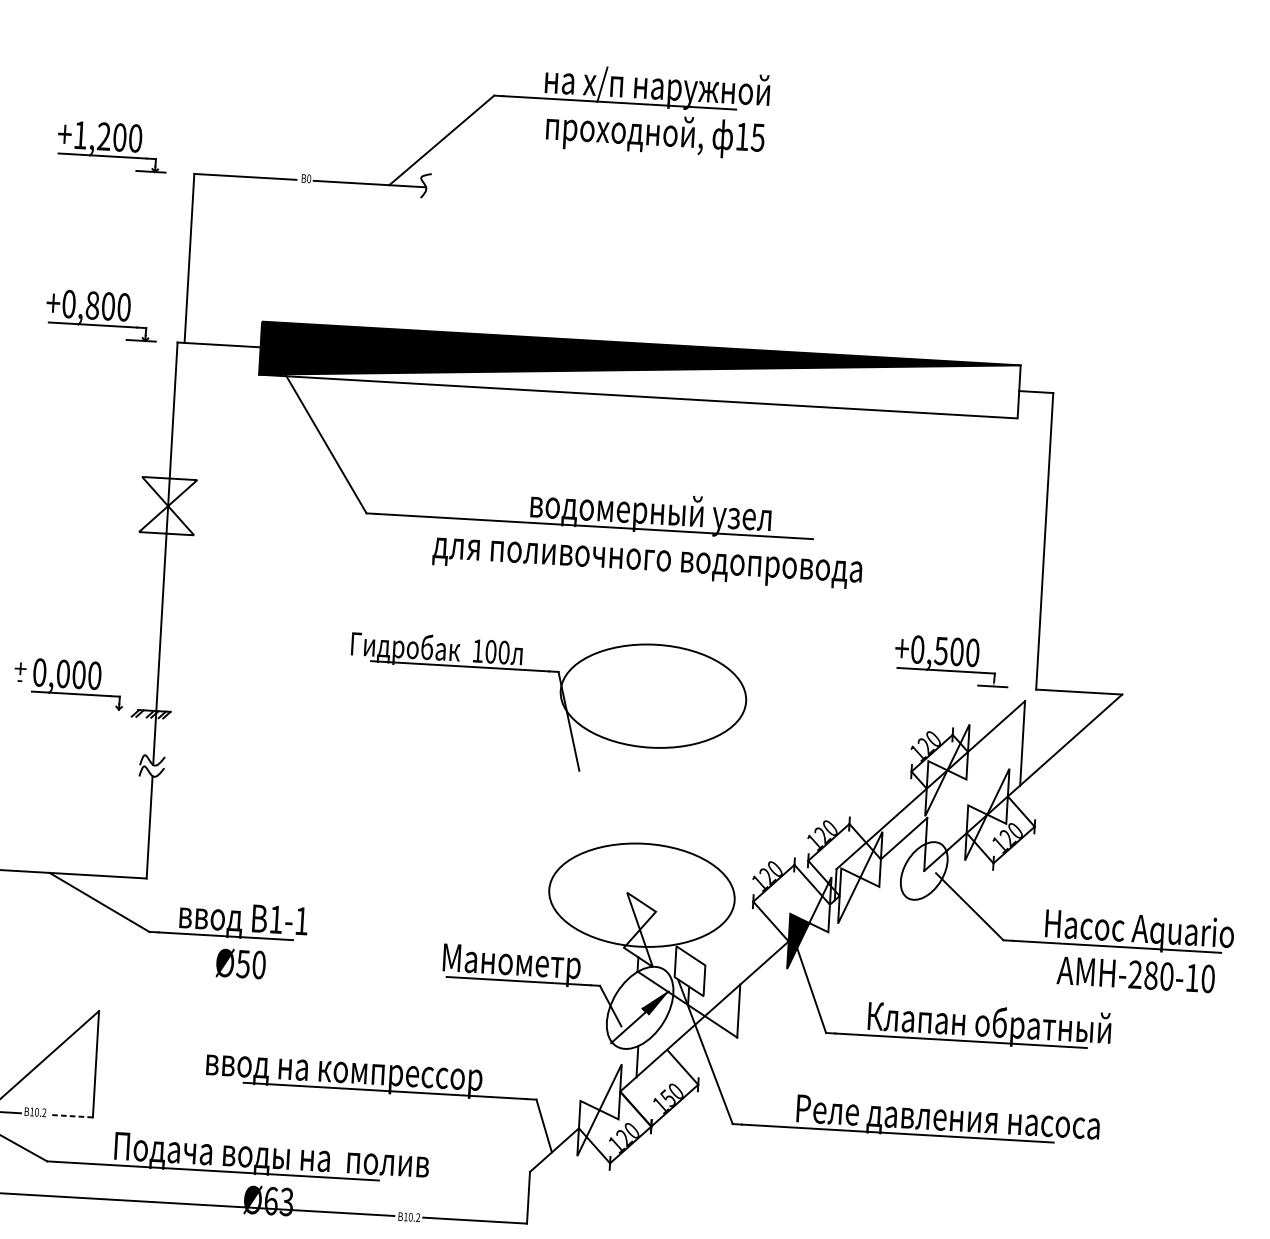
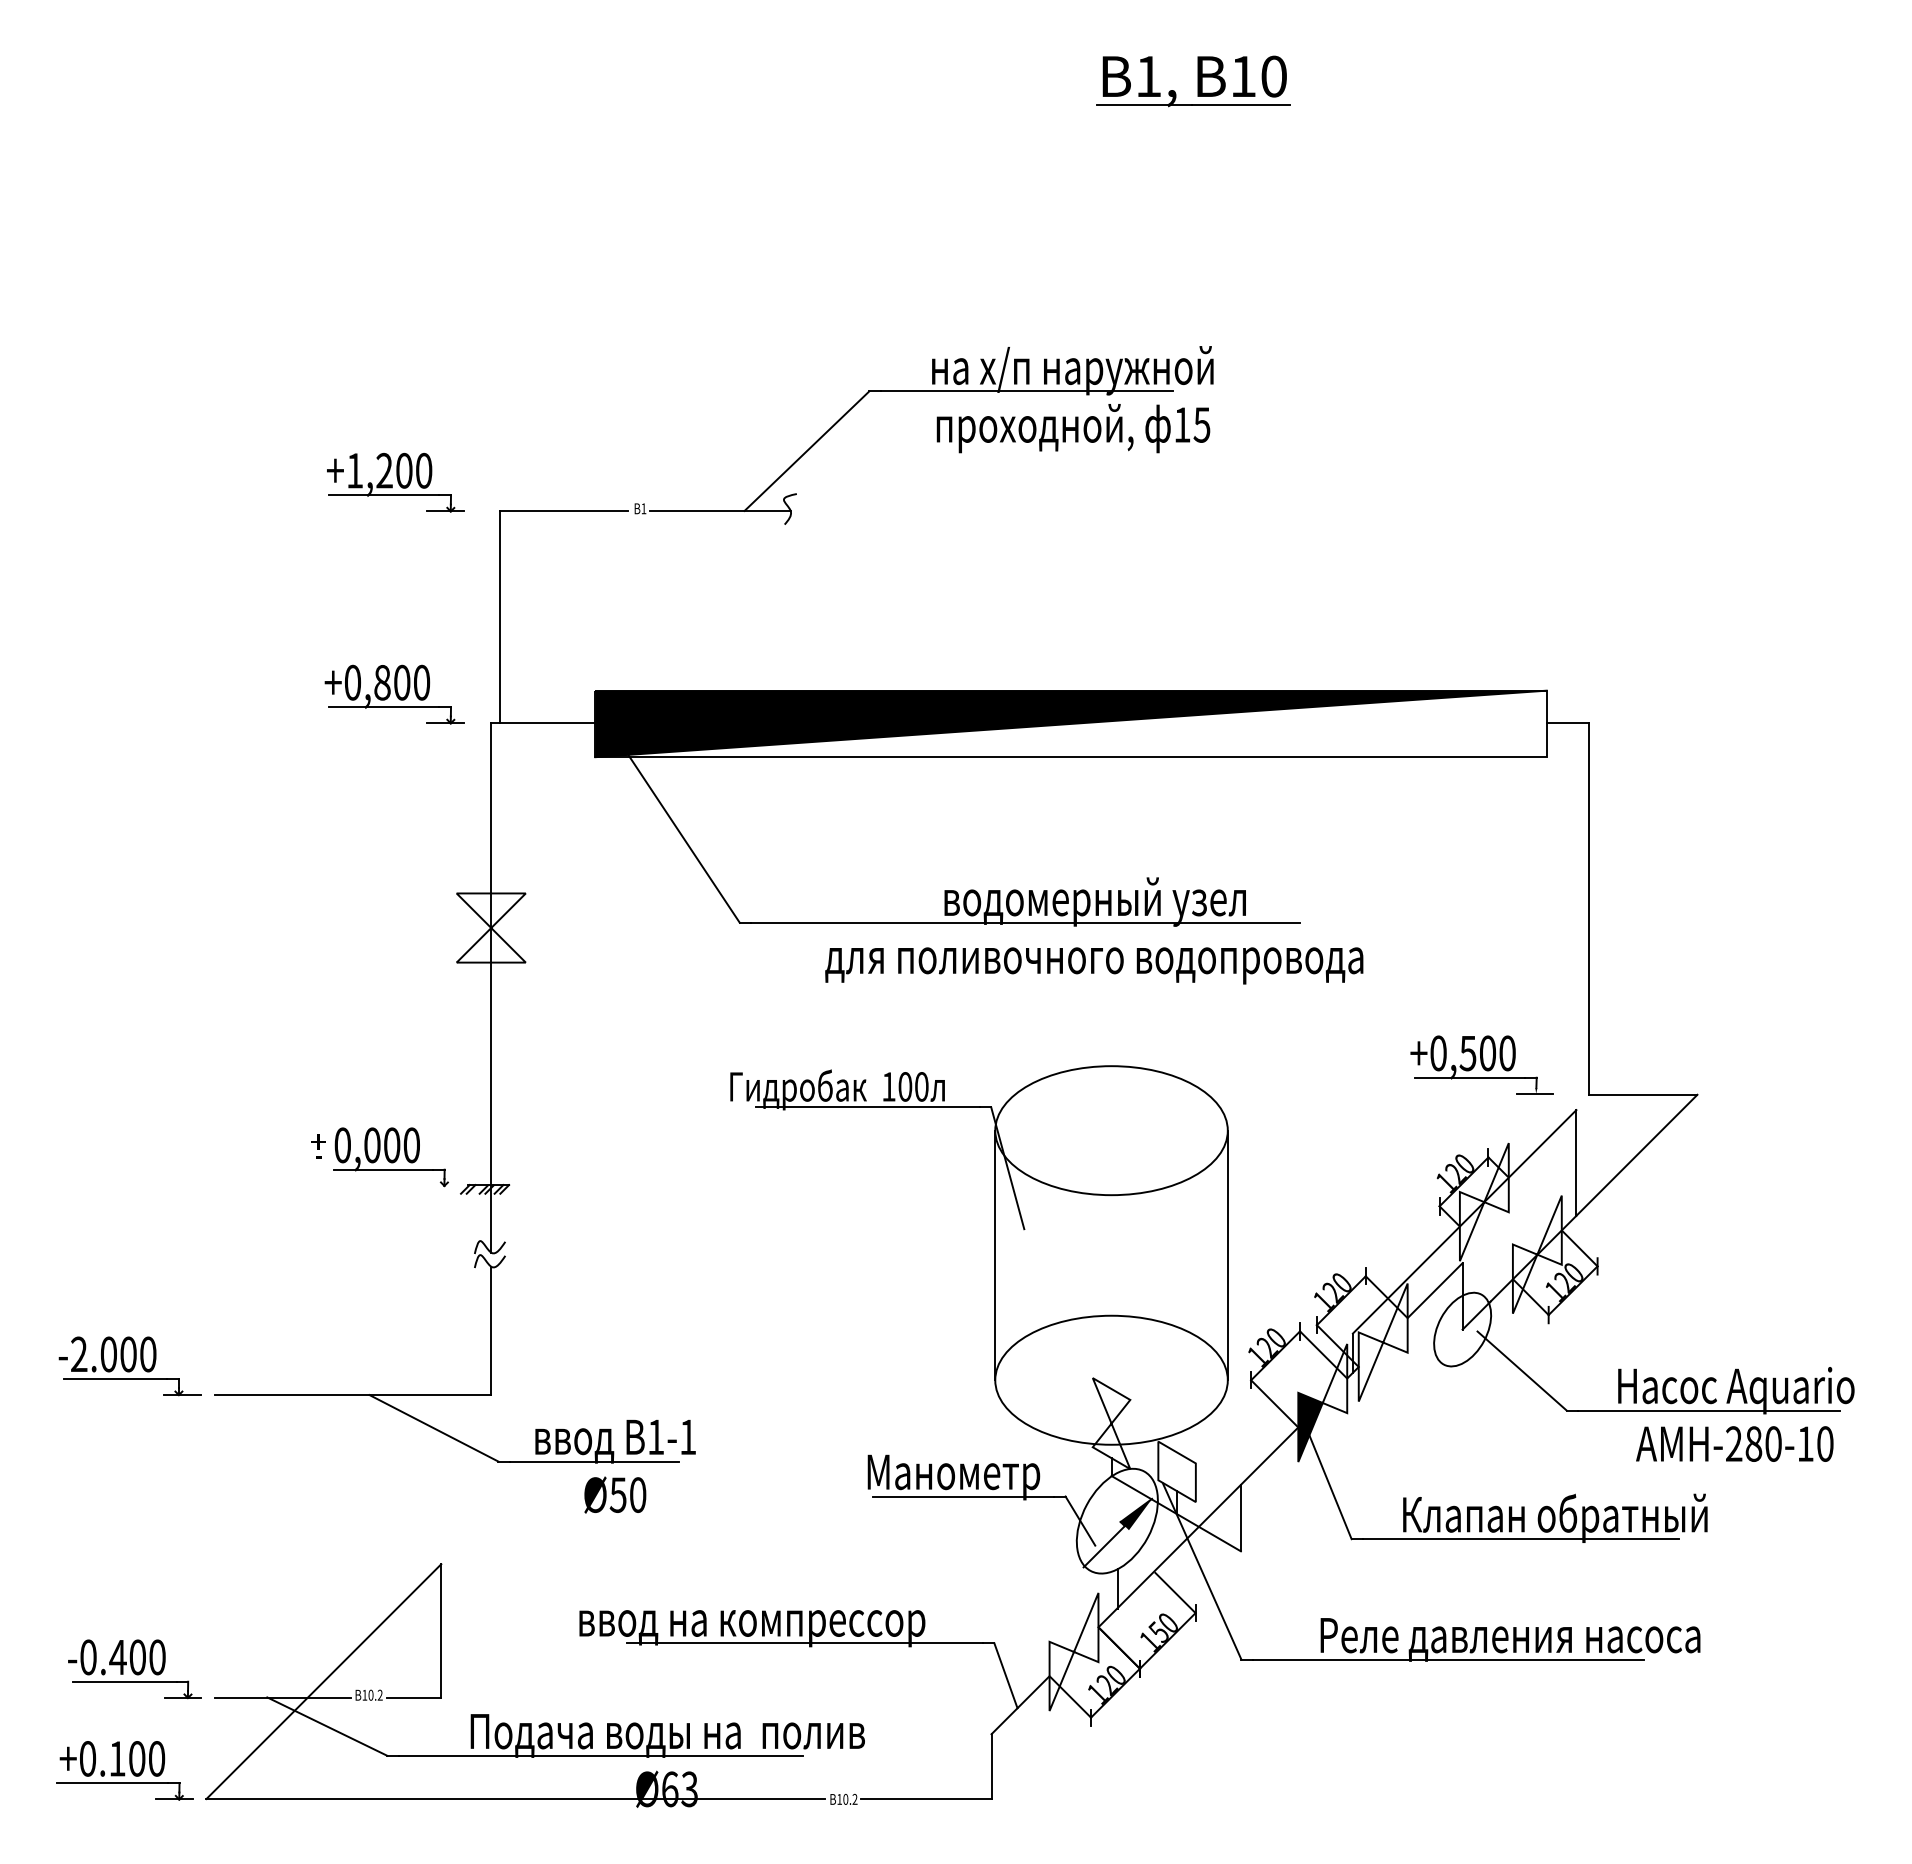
text: (308, 178) -> (643, 508), 0 -> 1
line: (555, 790) -> (995, 1255), added
line: (740, 801) -> (1227, 1255), added
line: (70, 1116) -> (413, 1697), dashed -> solid

